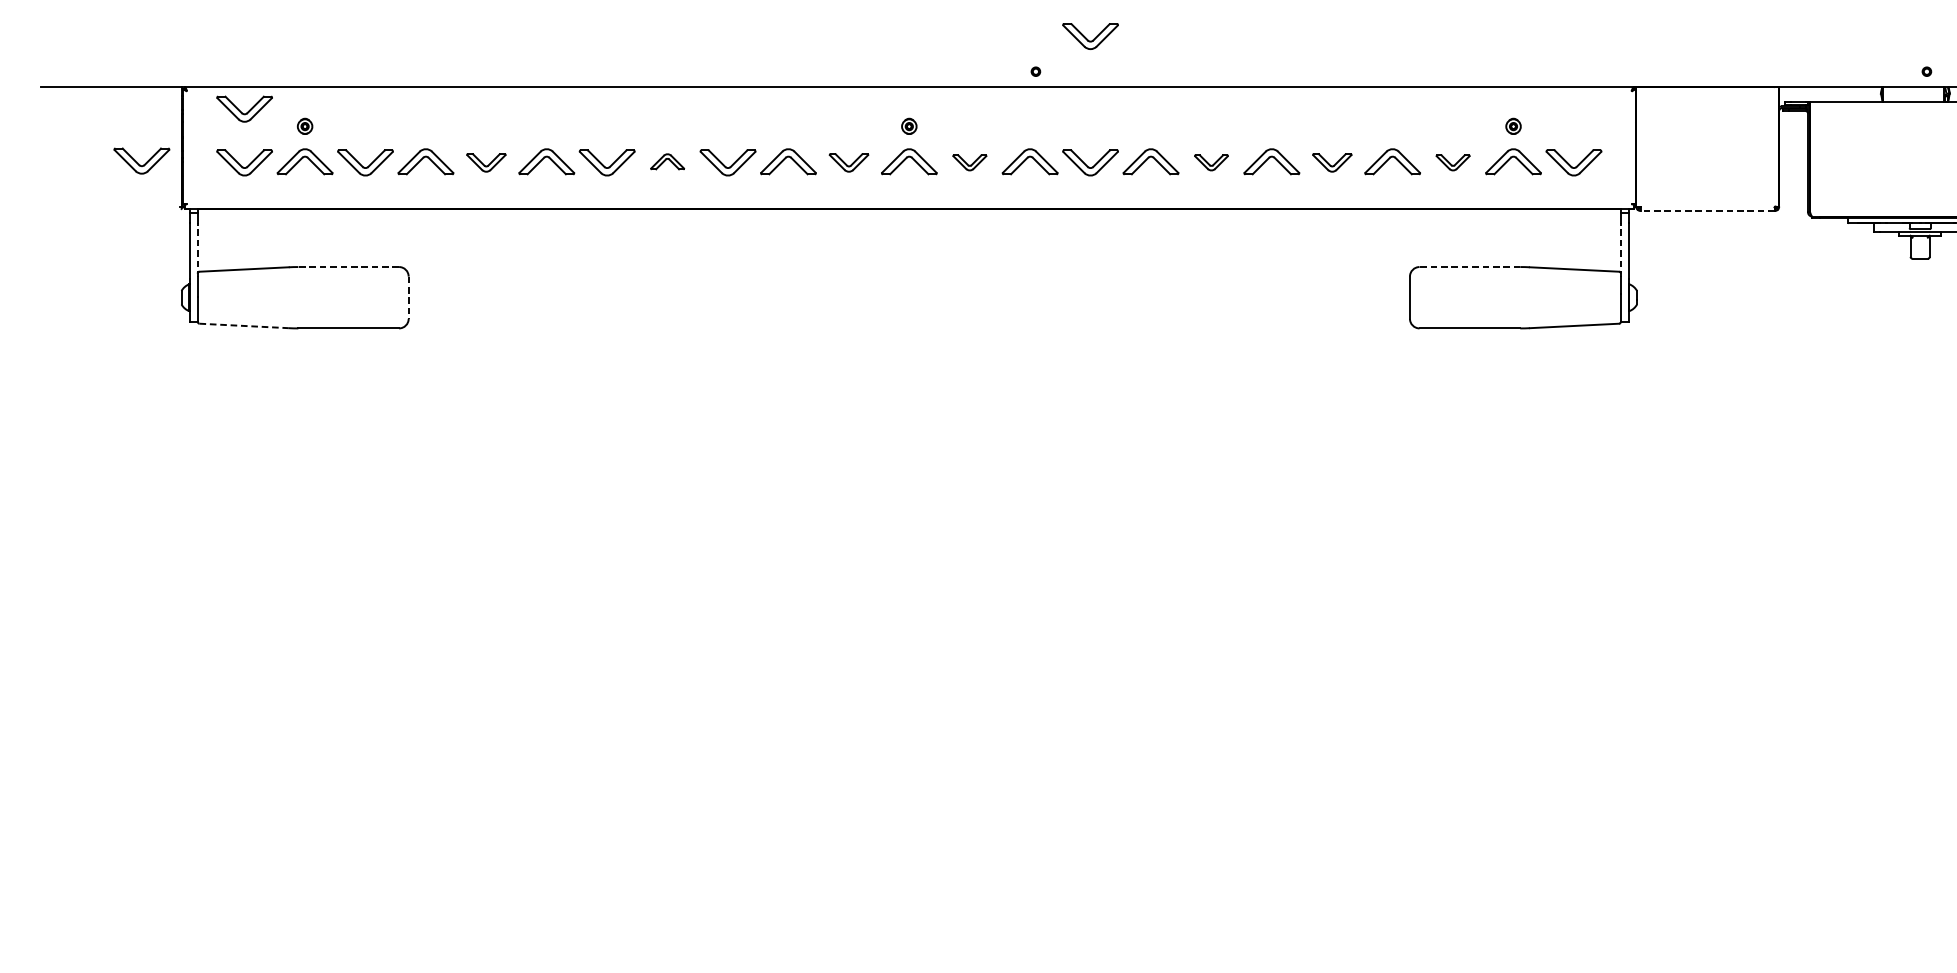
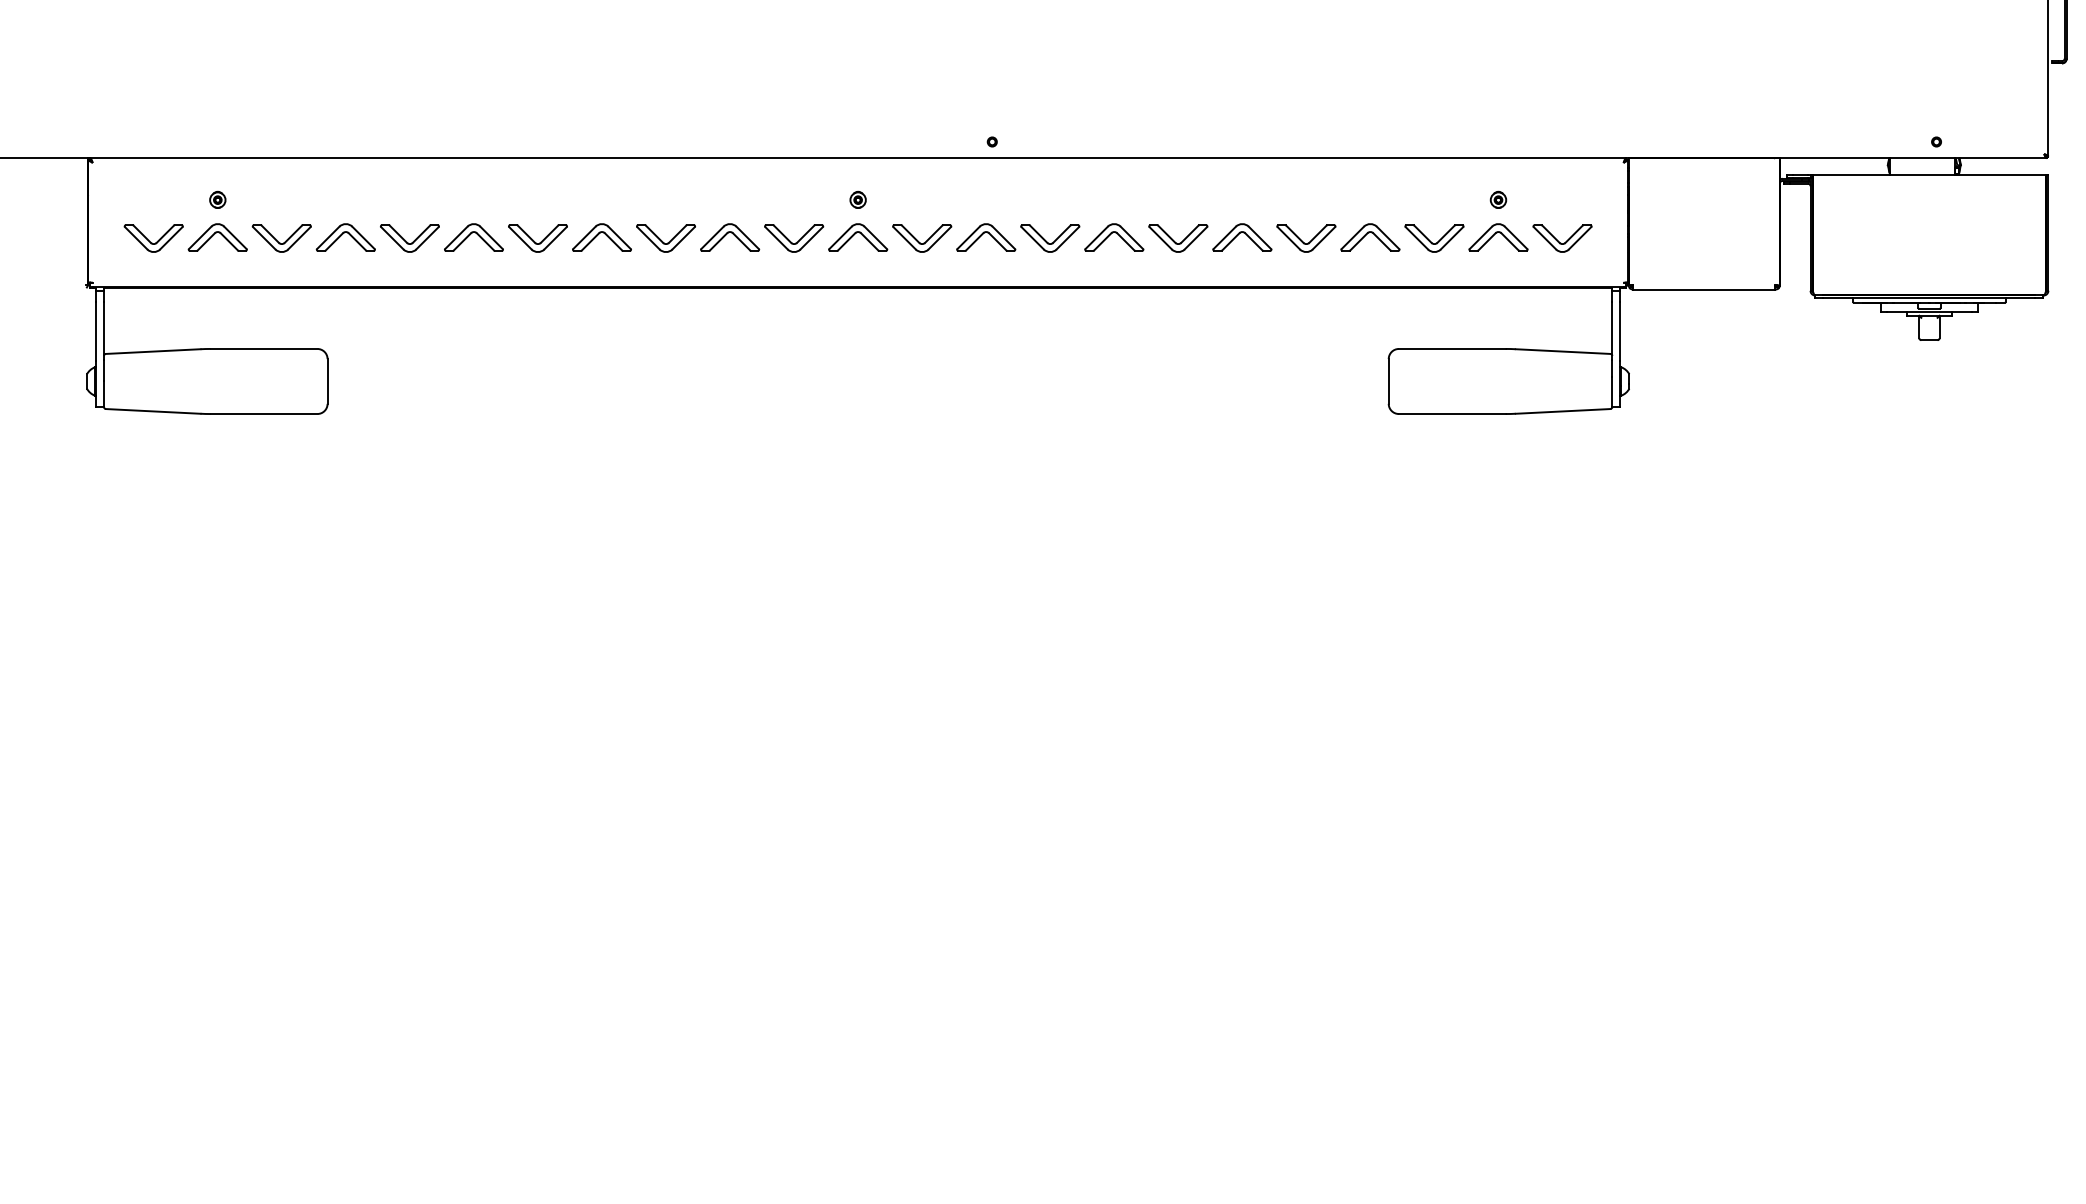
part: (1090, 36) -> (1050, 104), removed
part: (244, 109) -> (153, 181), removed
part: (141, 160) -> (44, 236), removed
part: (667, 161) -> (601, 237), size x1.67
part: (485, 162) -> (409, 238), size x1.43
part: (849, 162) -> (794, 238), size x1.43
part: (970, 162) -> (922, 238), size x1.67
part: (1211, 162) -> (1178, 238), size x1.67
part: (1332, 162) -> (1306, 238), size x1.43
part: (1453, 162) -> (1434, 238), size x1.67
line: (1707, 210) -> (1704, 289), dashed -> solid
line: (197, 249) -> (103, 330), dashed -> solid
line: (1621, 249) -> (1612, 330), dashed -> solid
line: (348, 266) -> (263, 348), dashed -> solid
line: (1469, 266) -> (1451, 348), dashed -> solid
line: (408, 297) -> (327, 381), dashed -> solid
line: (244, 326) -> (153, 411), dashed -> solid

